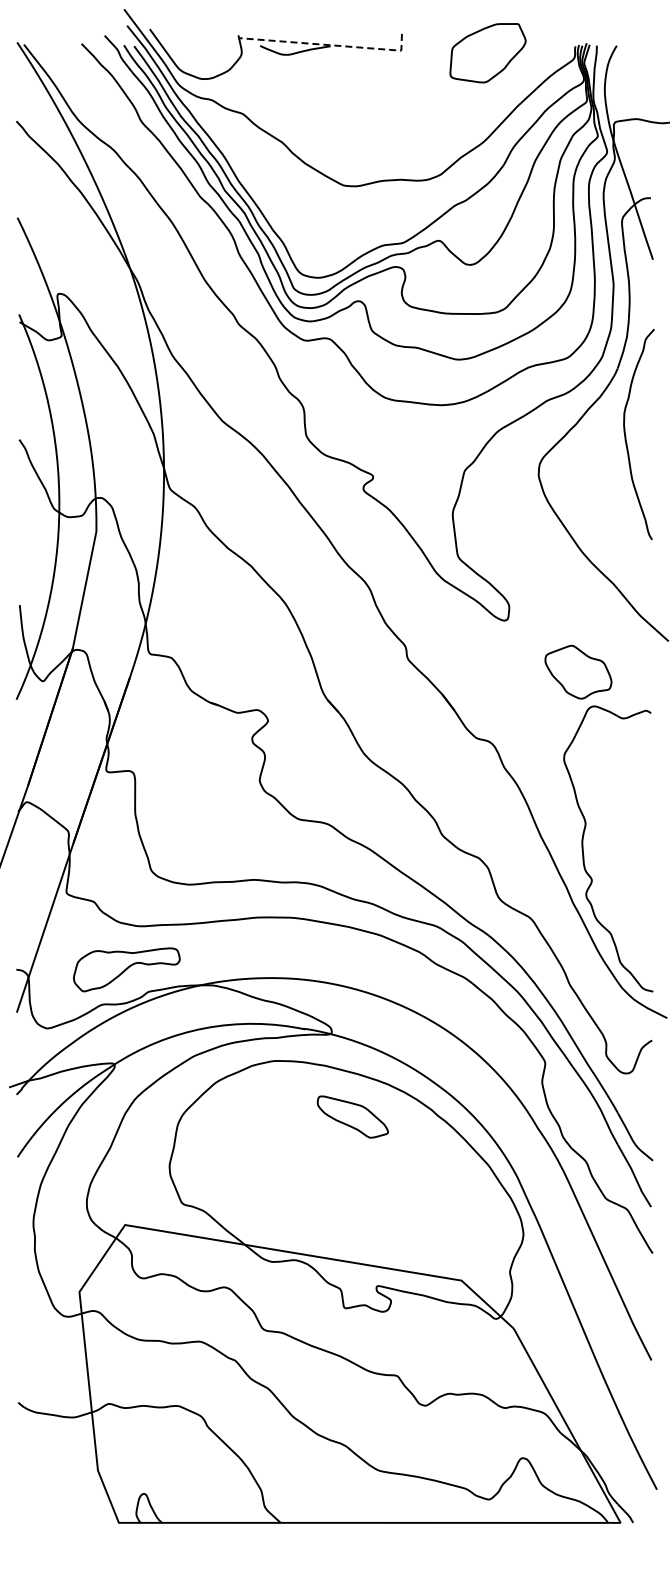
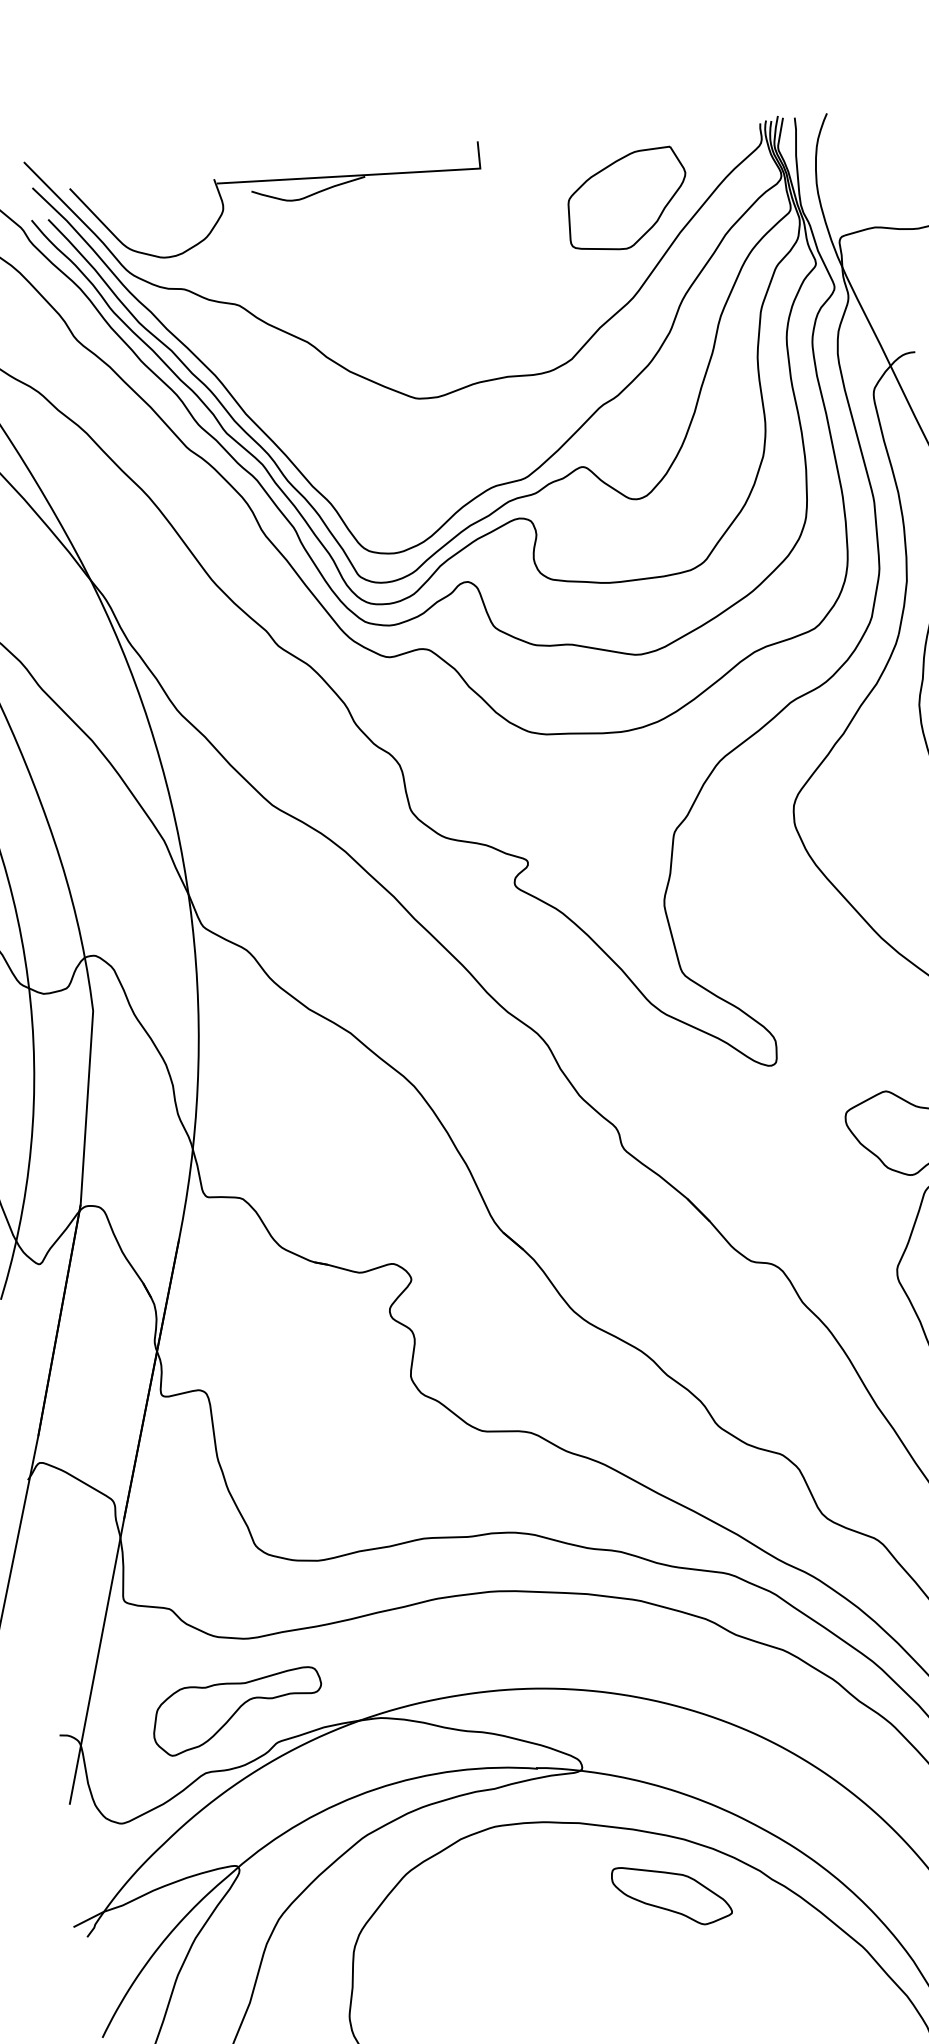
line: (329, 45) -> (363, 175), dashed -> solid
part: (487, 53) -> (626, 200), moved
part: (352, 1116) -> (671, 1894), moved

